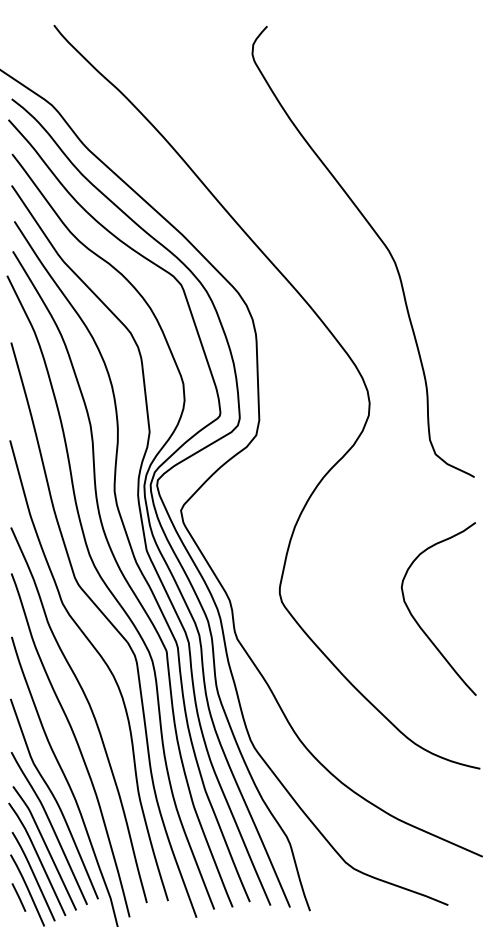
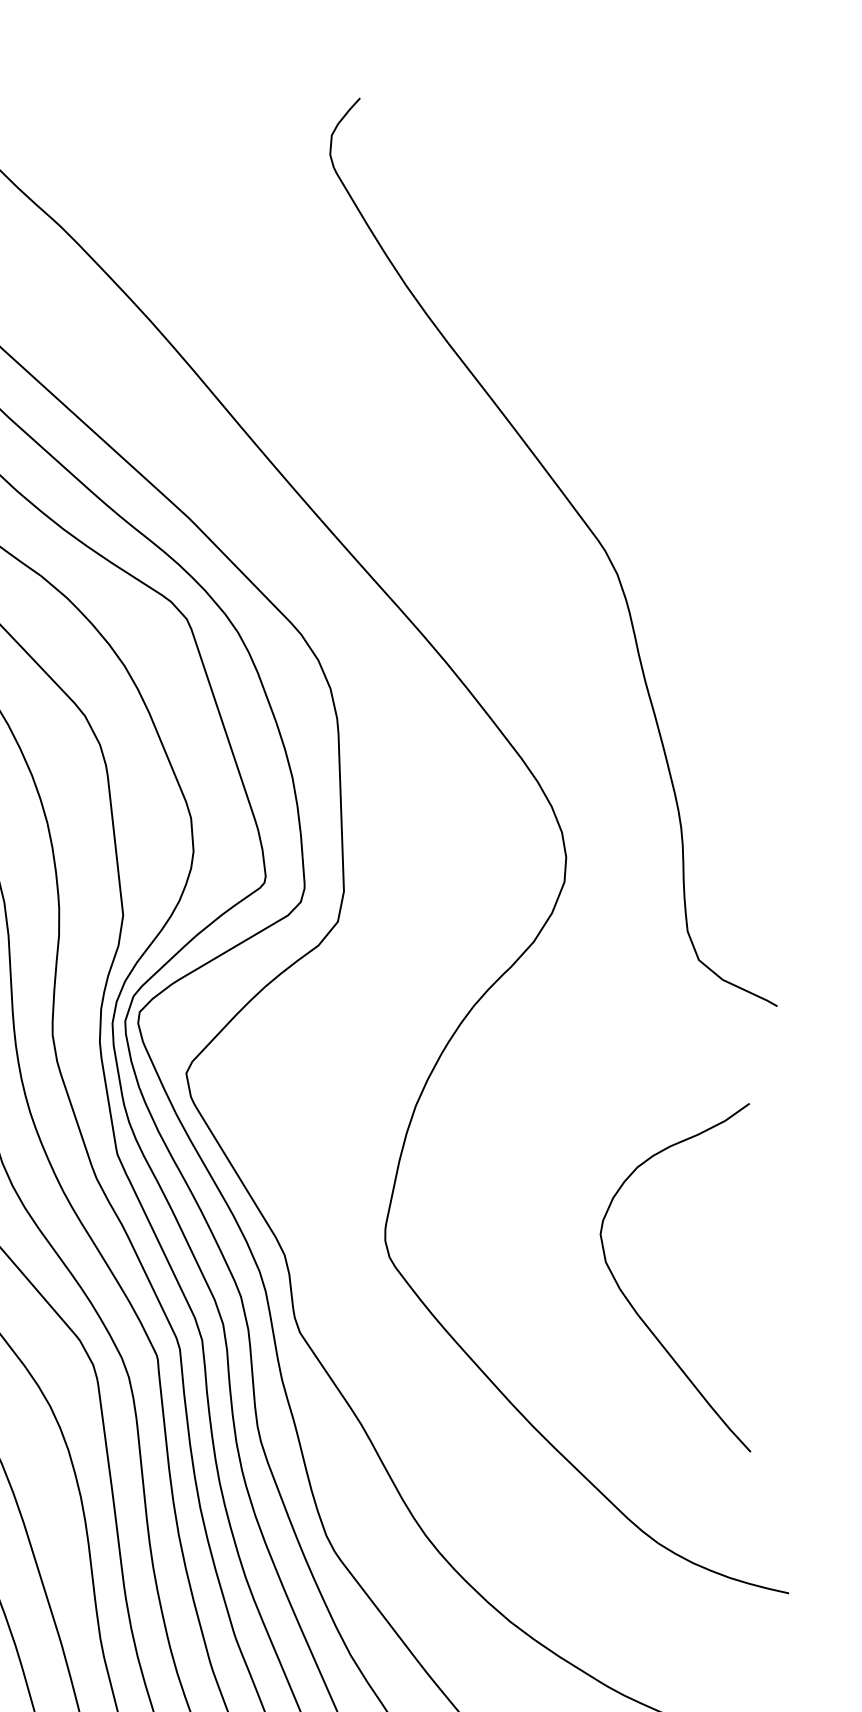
curve: (417, 621) -> (632, 1302), moved

